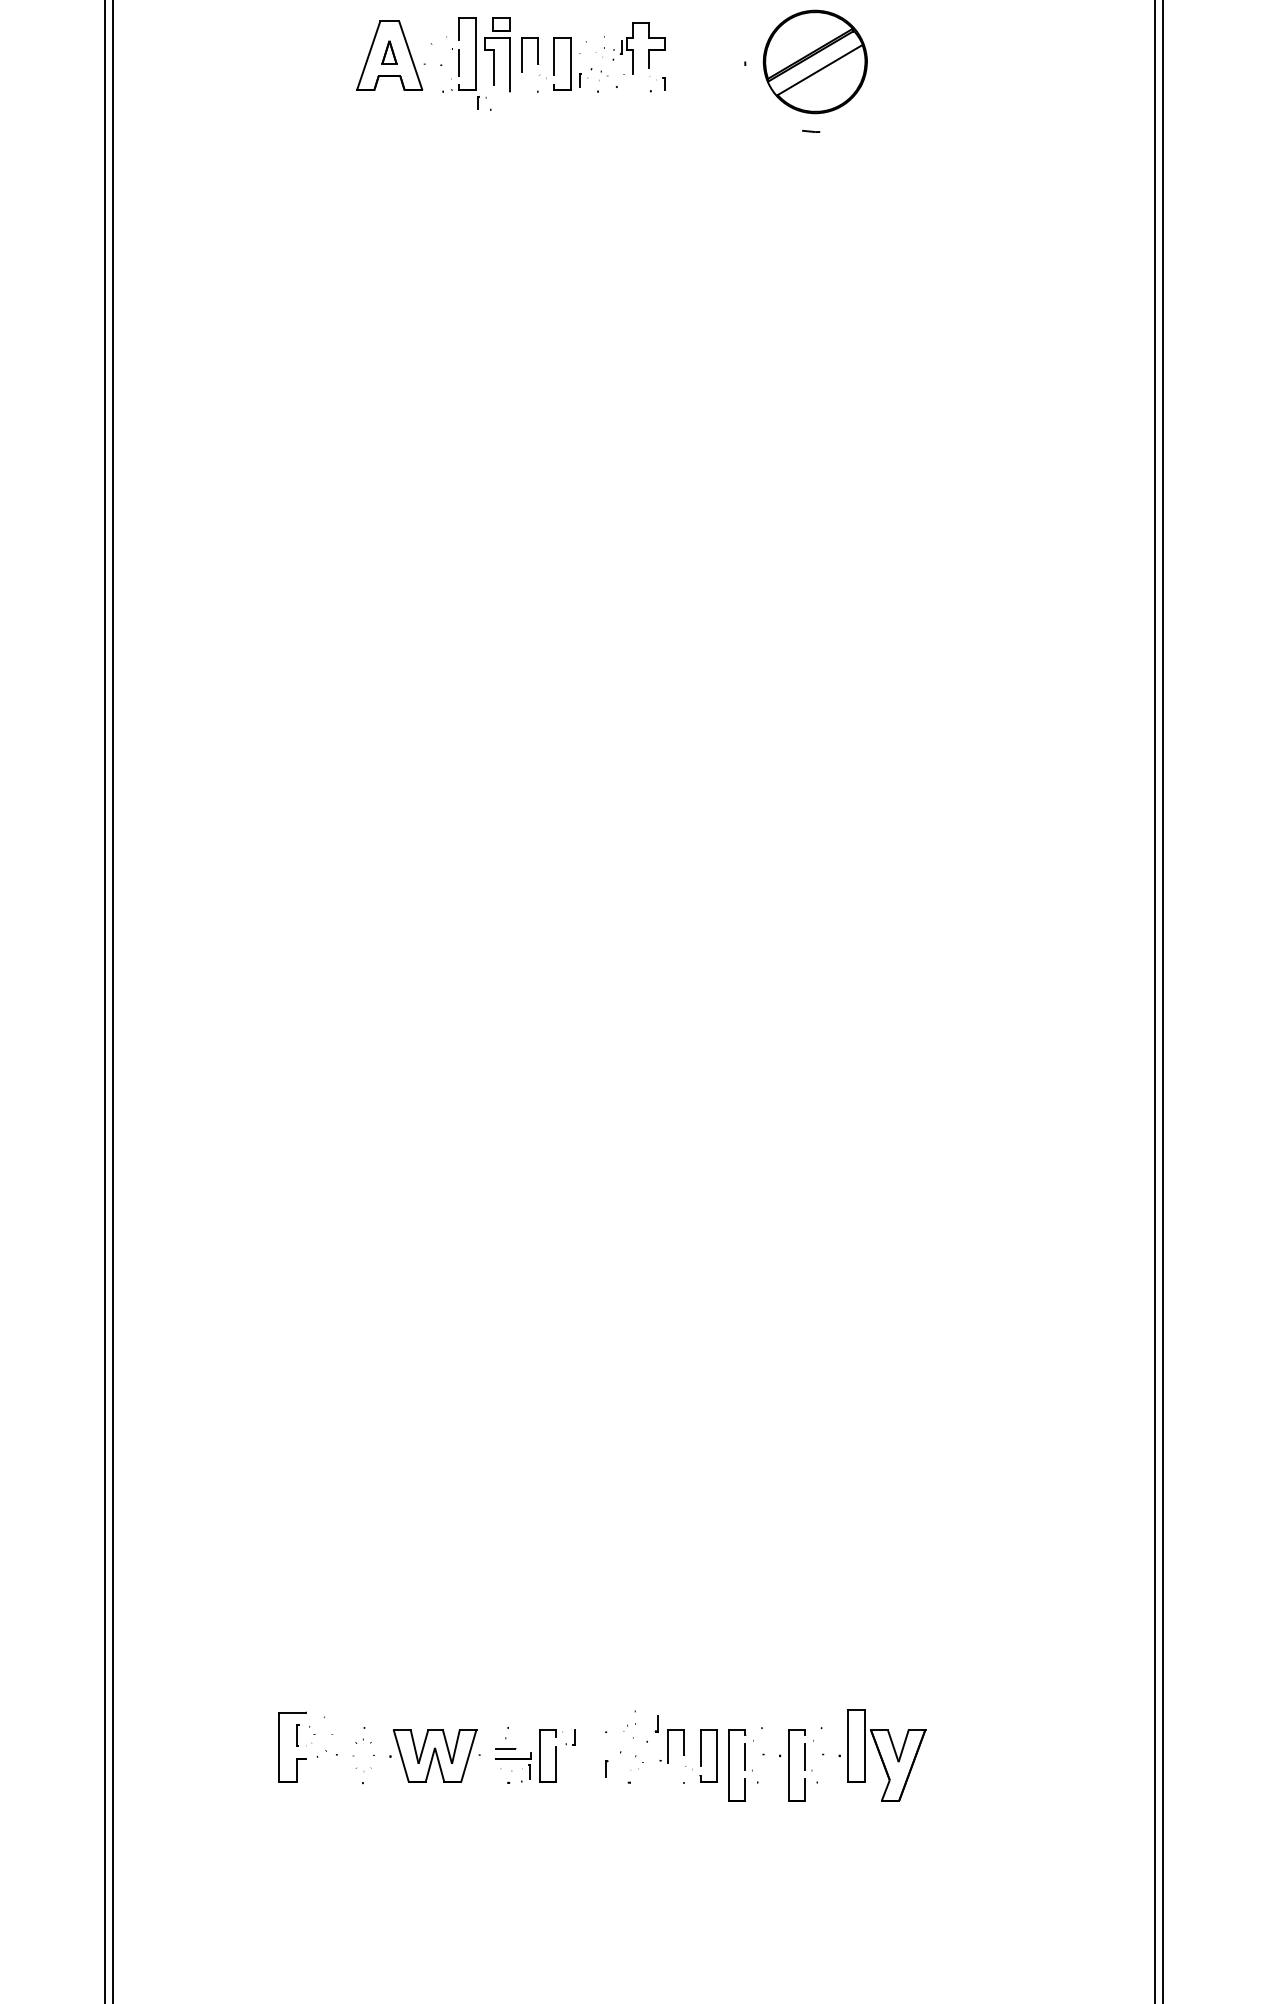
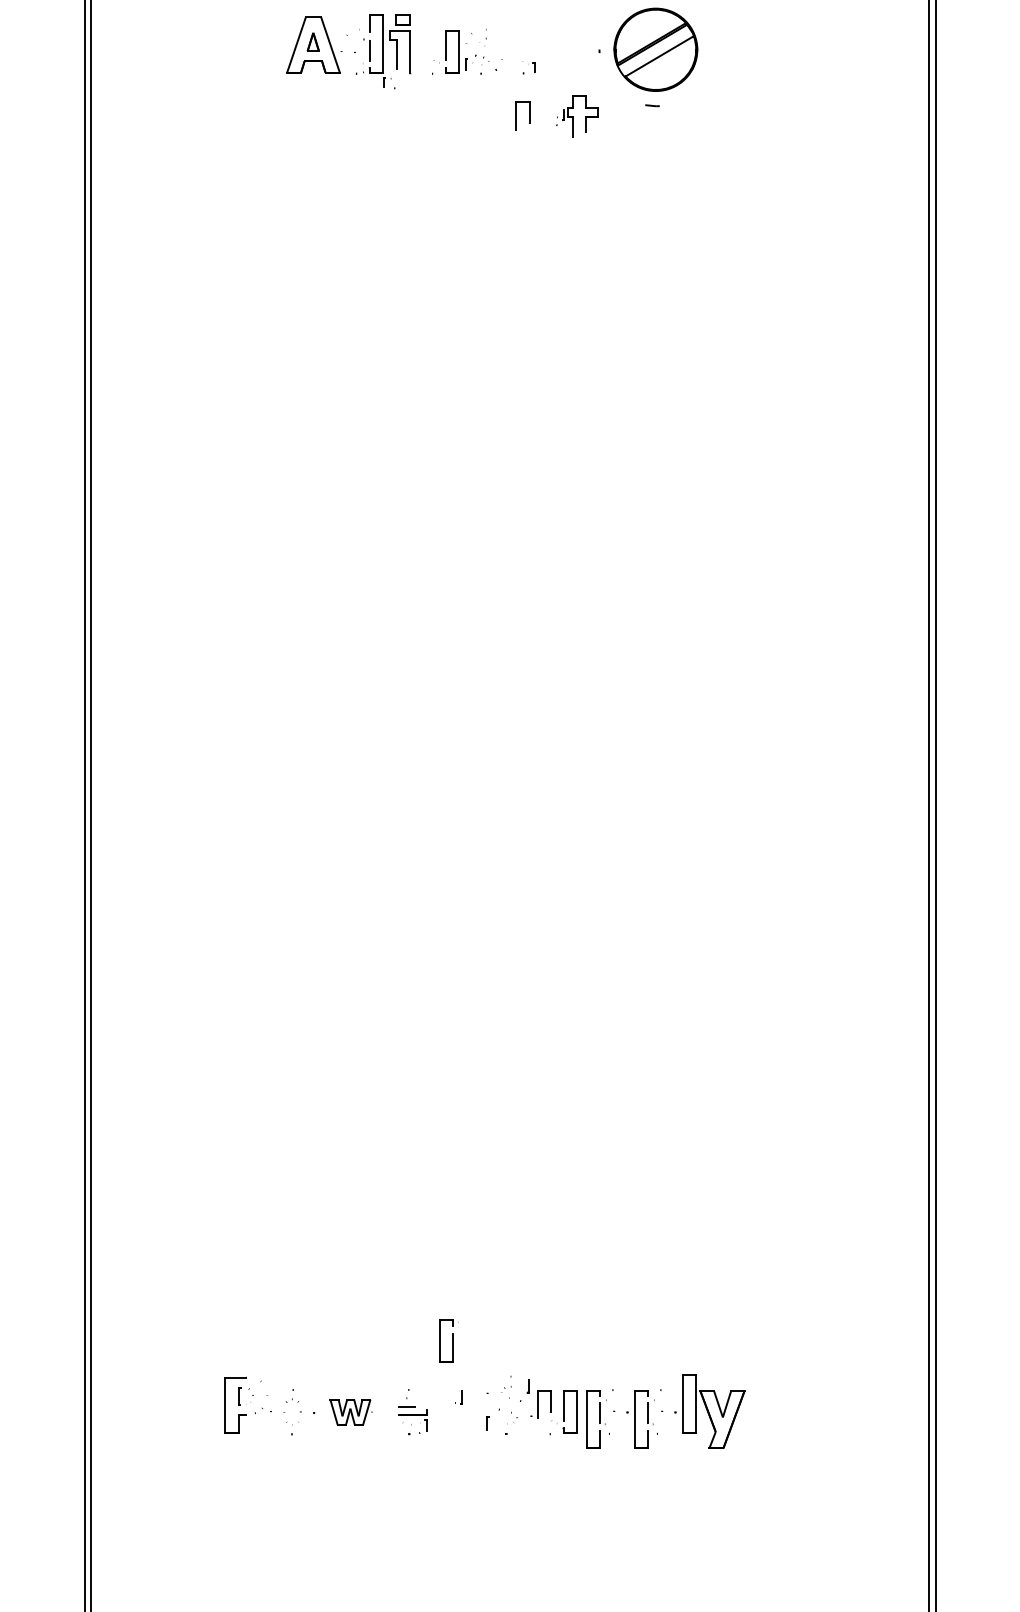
part: (638, 48) -> (577, 116), moved
part: (537, 54) -> (528, 115), moved
part: (436, 1755) -> (351, 1412), size x0.6
part: (550, 1755) -> (448, 1341), moved

